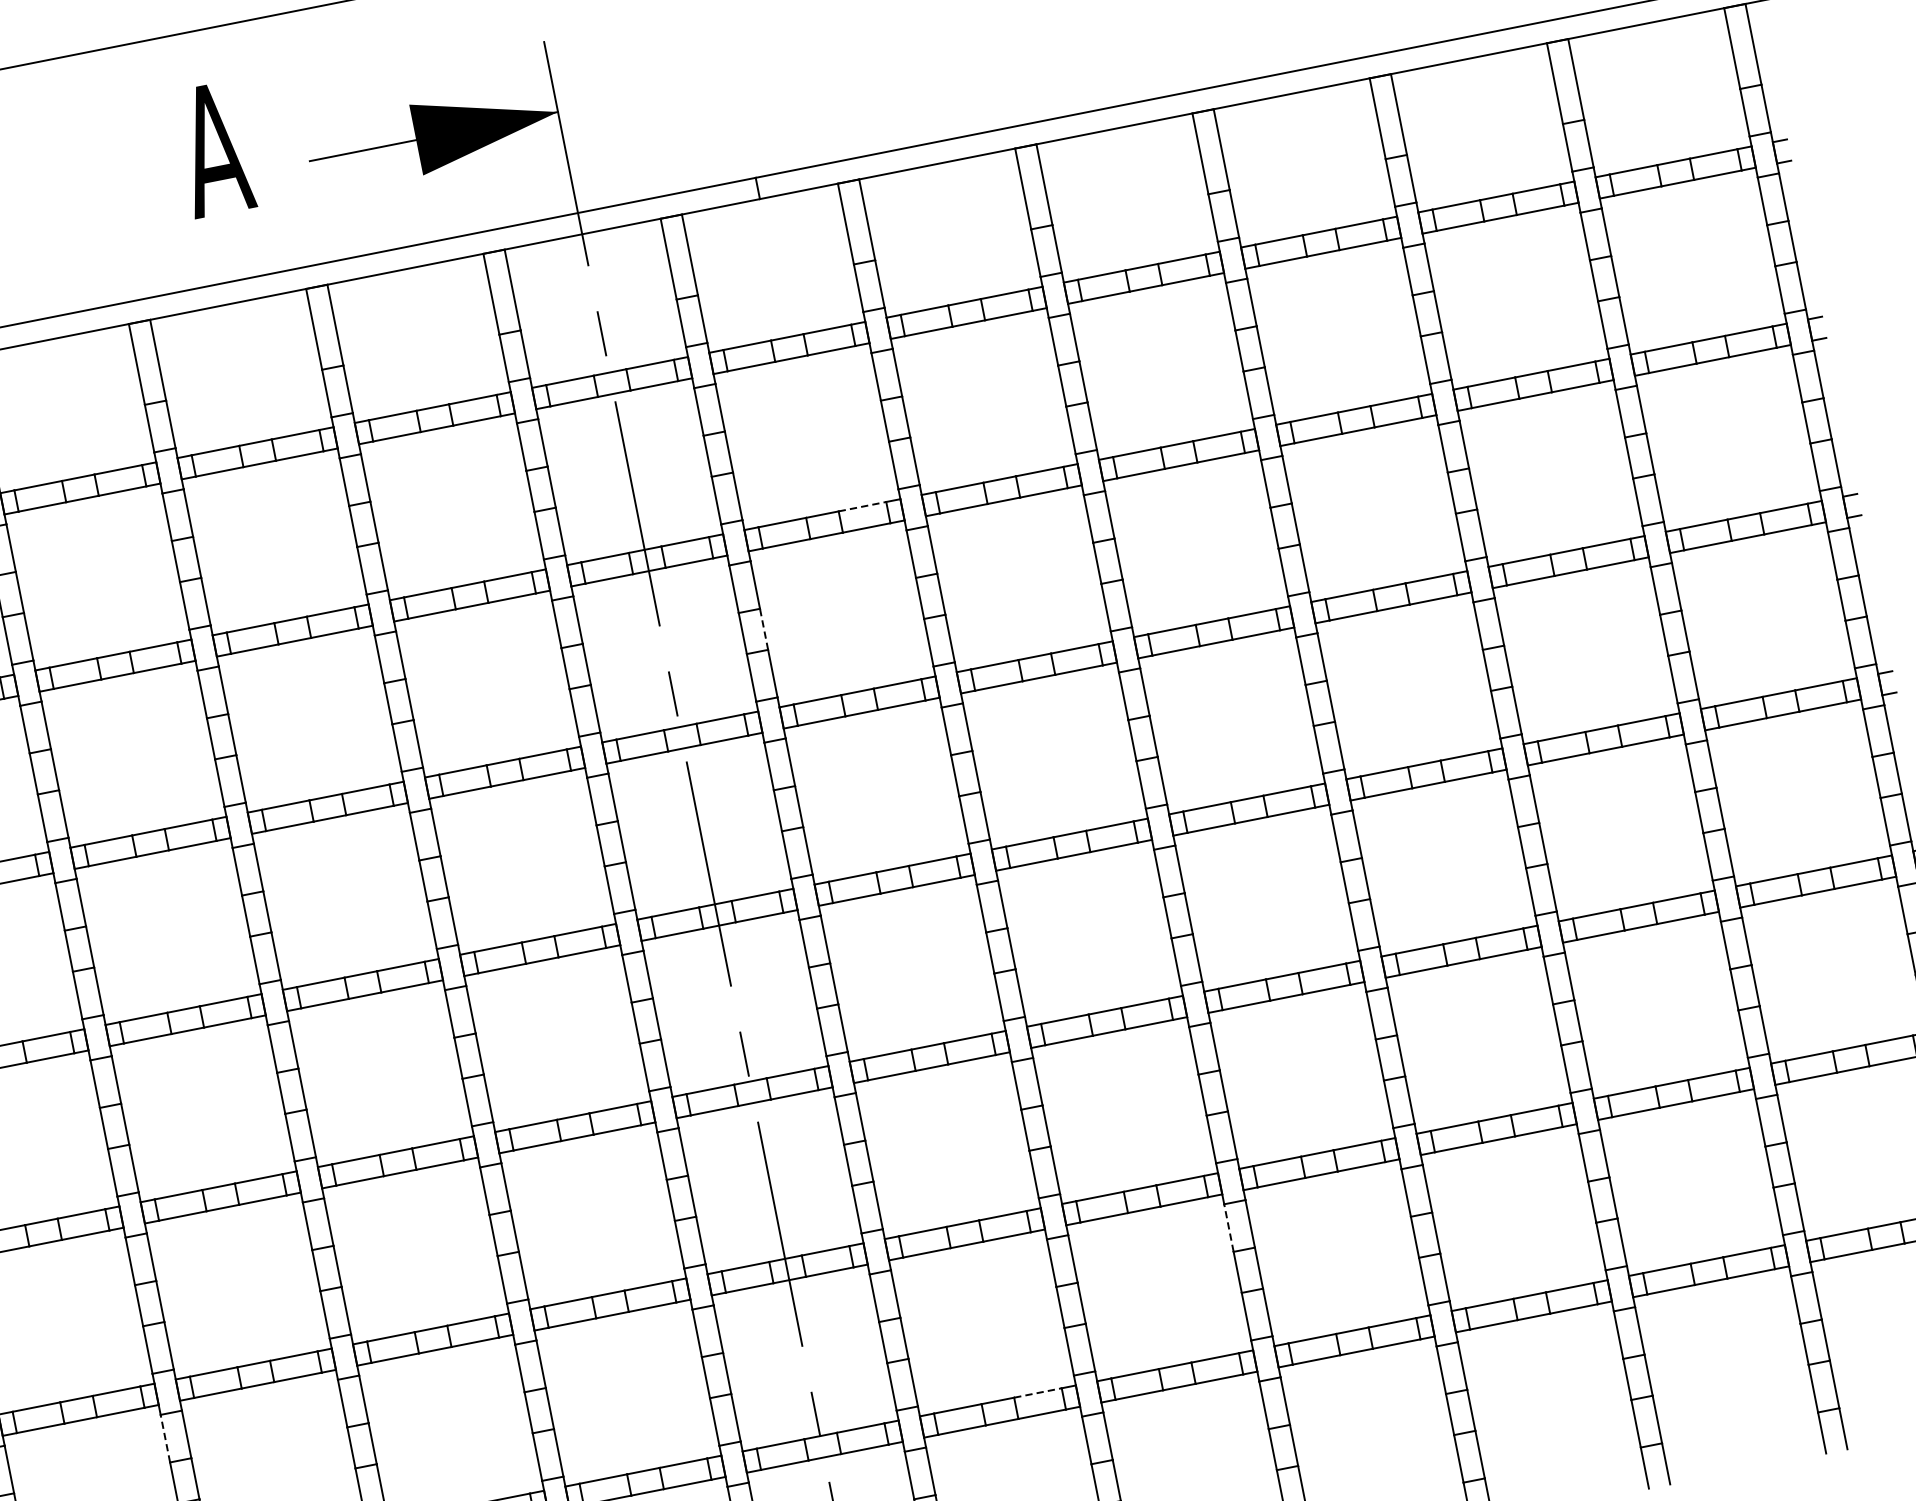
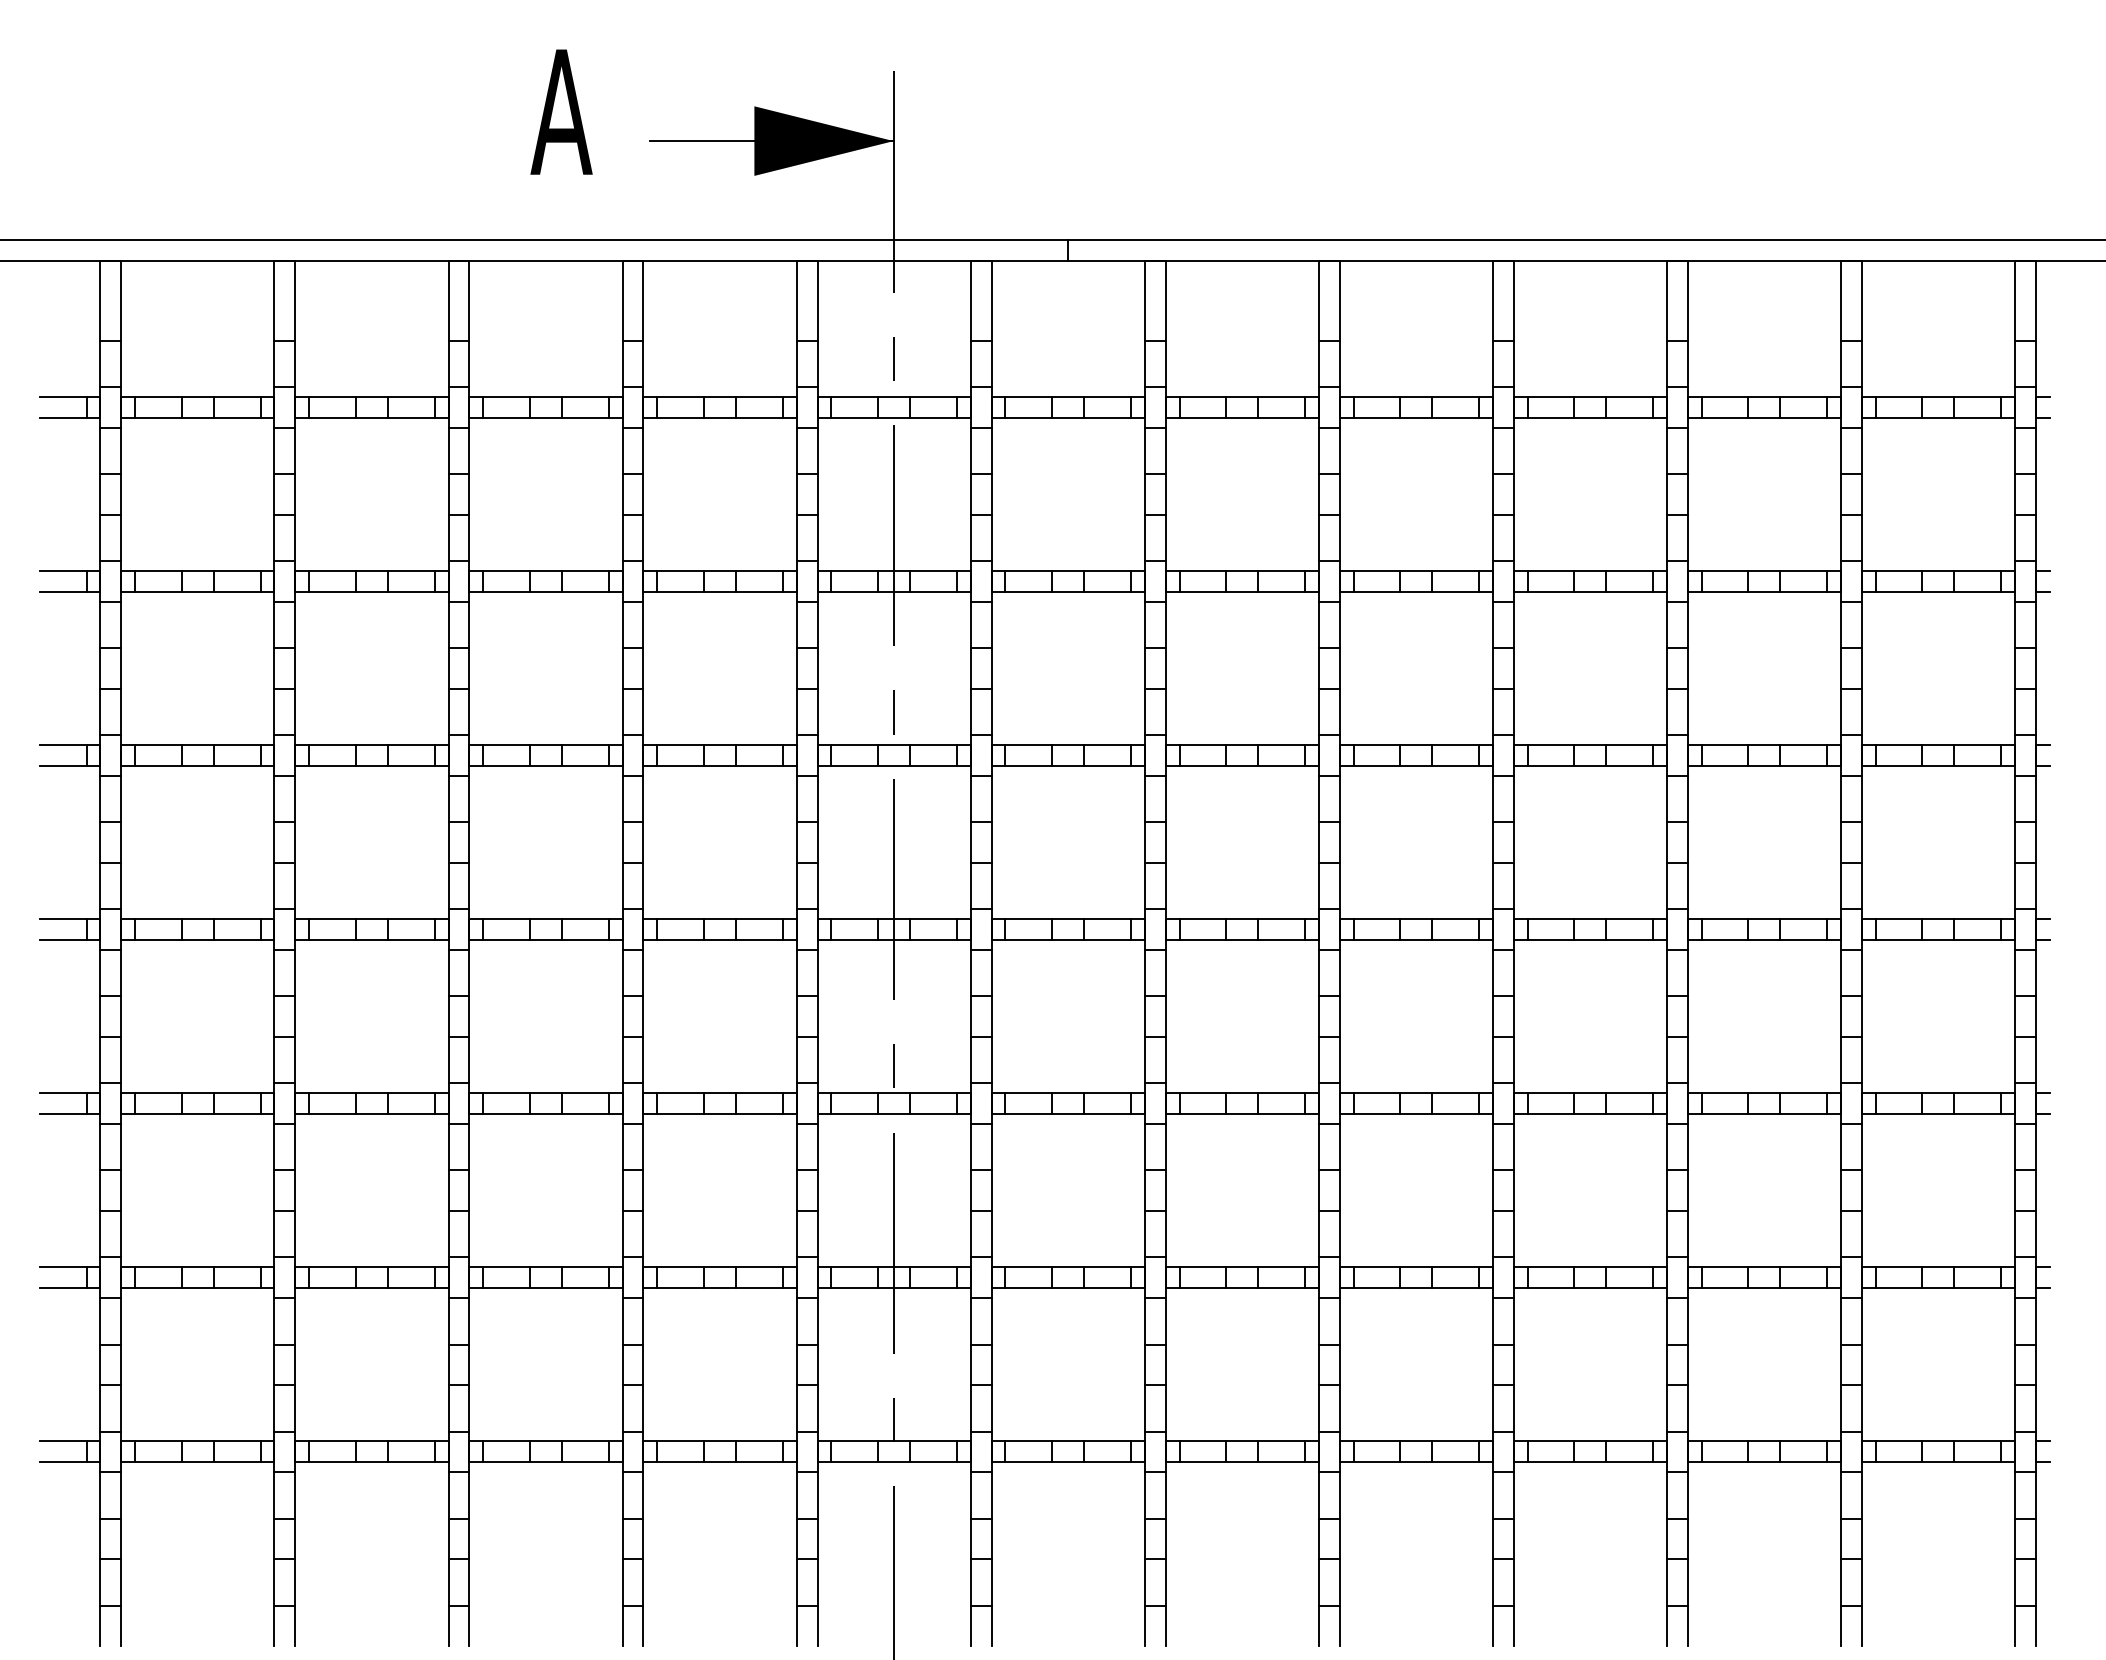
line: (862, 506) -> (1107, 570), dashed -> solid
line: (763, 628) -> (991, 667), dashed -> solid
line: (1228, 1227) -> (1318, 1320), dashed -> solid
line: (1038, 1393) -> (1107, 1441), dashed -> solid
line: (165, 1438) -> (274, 1320), dashed -> solid

